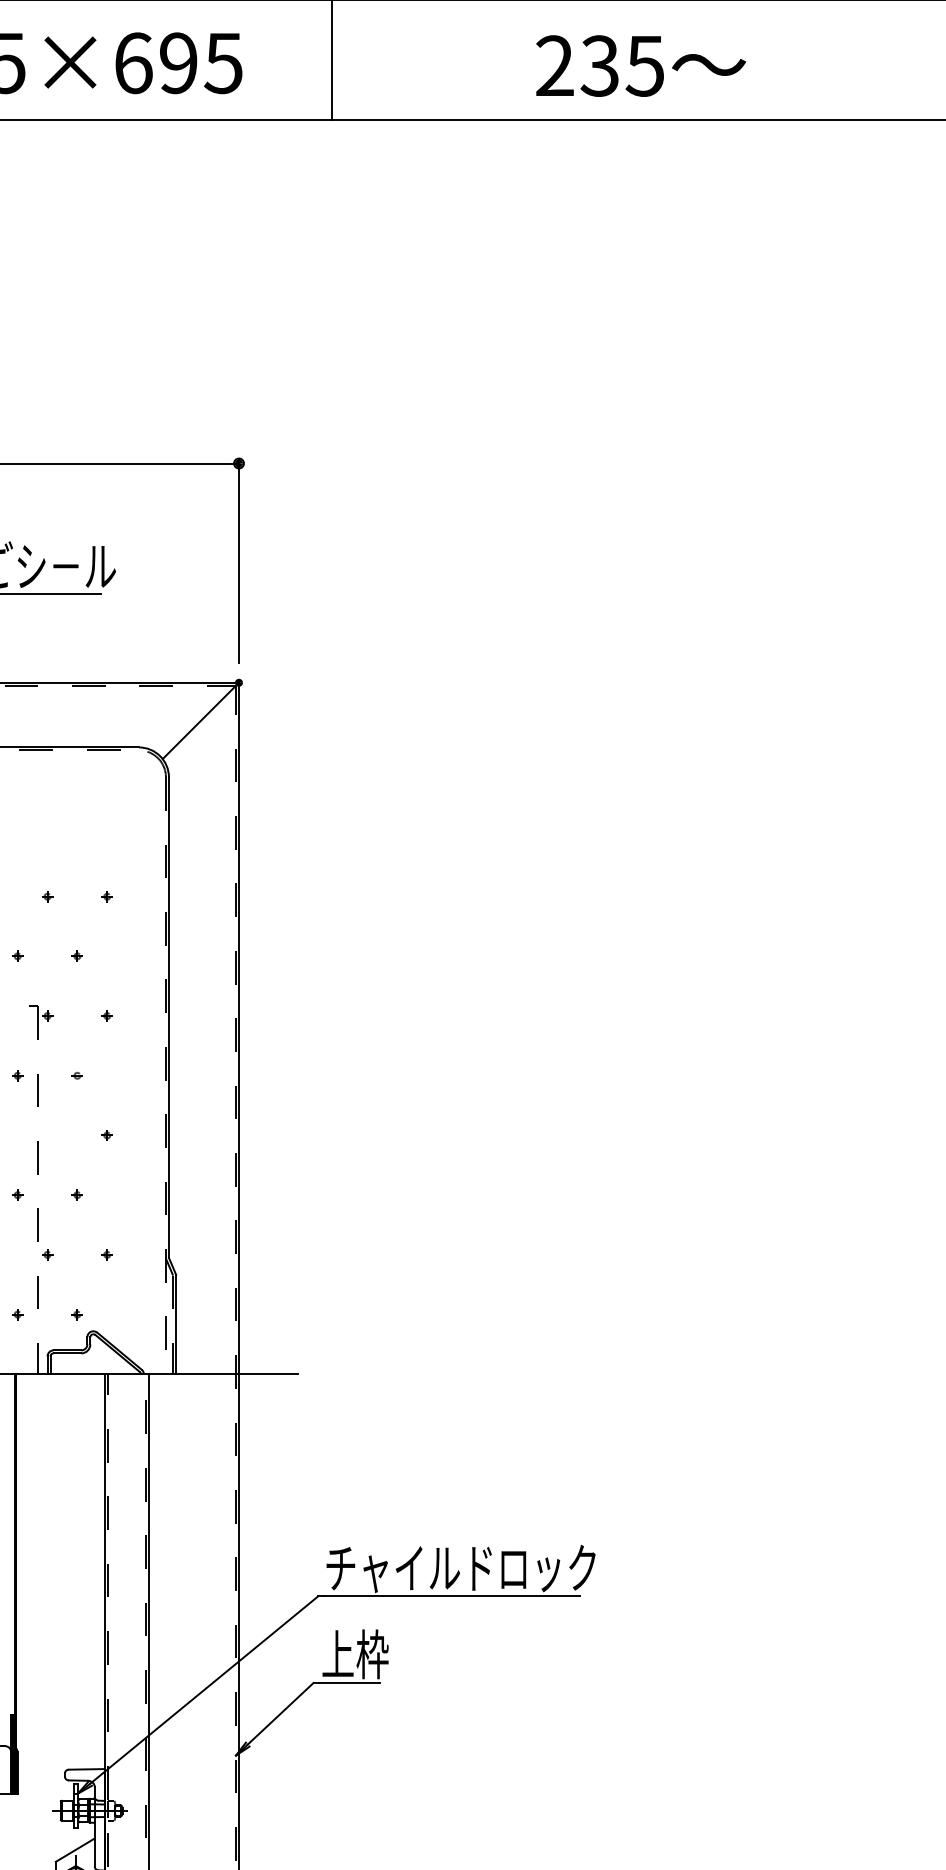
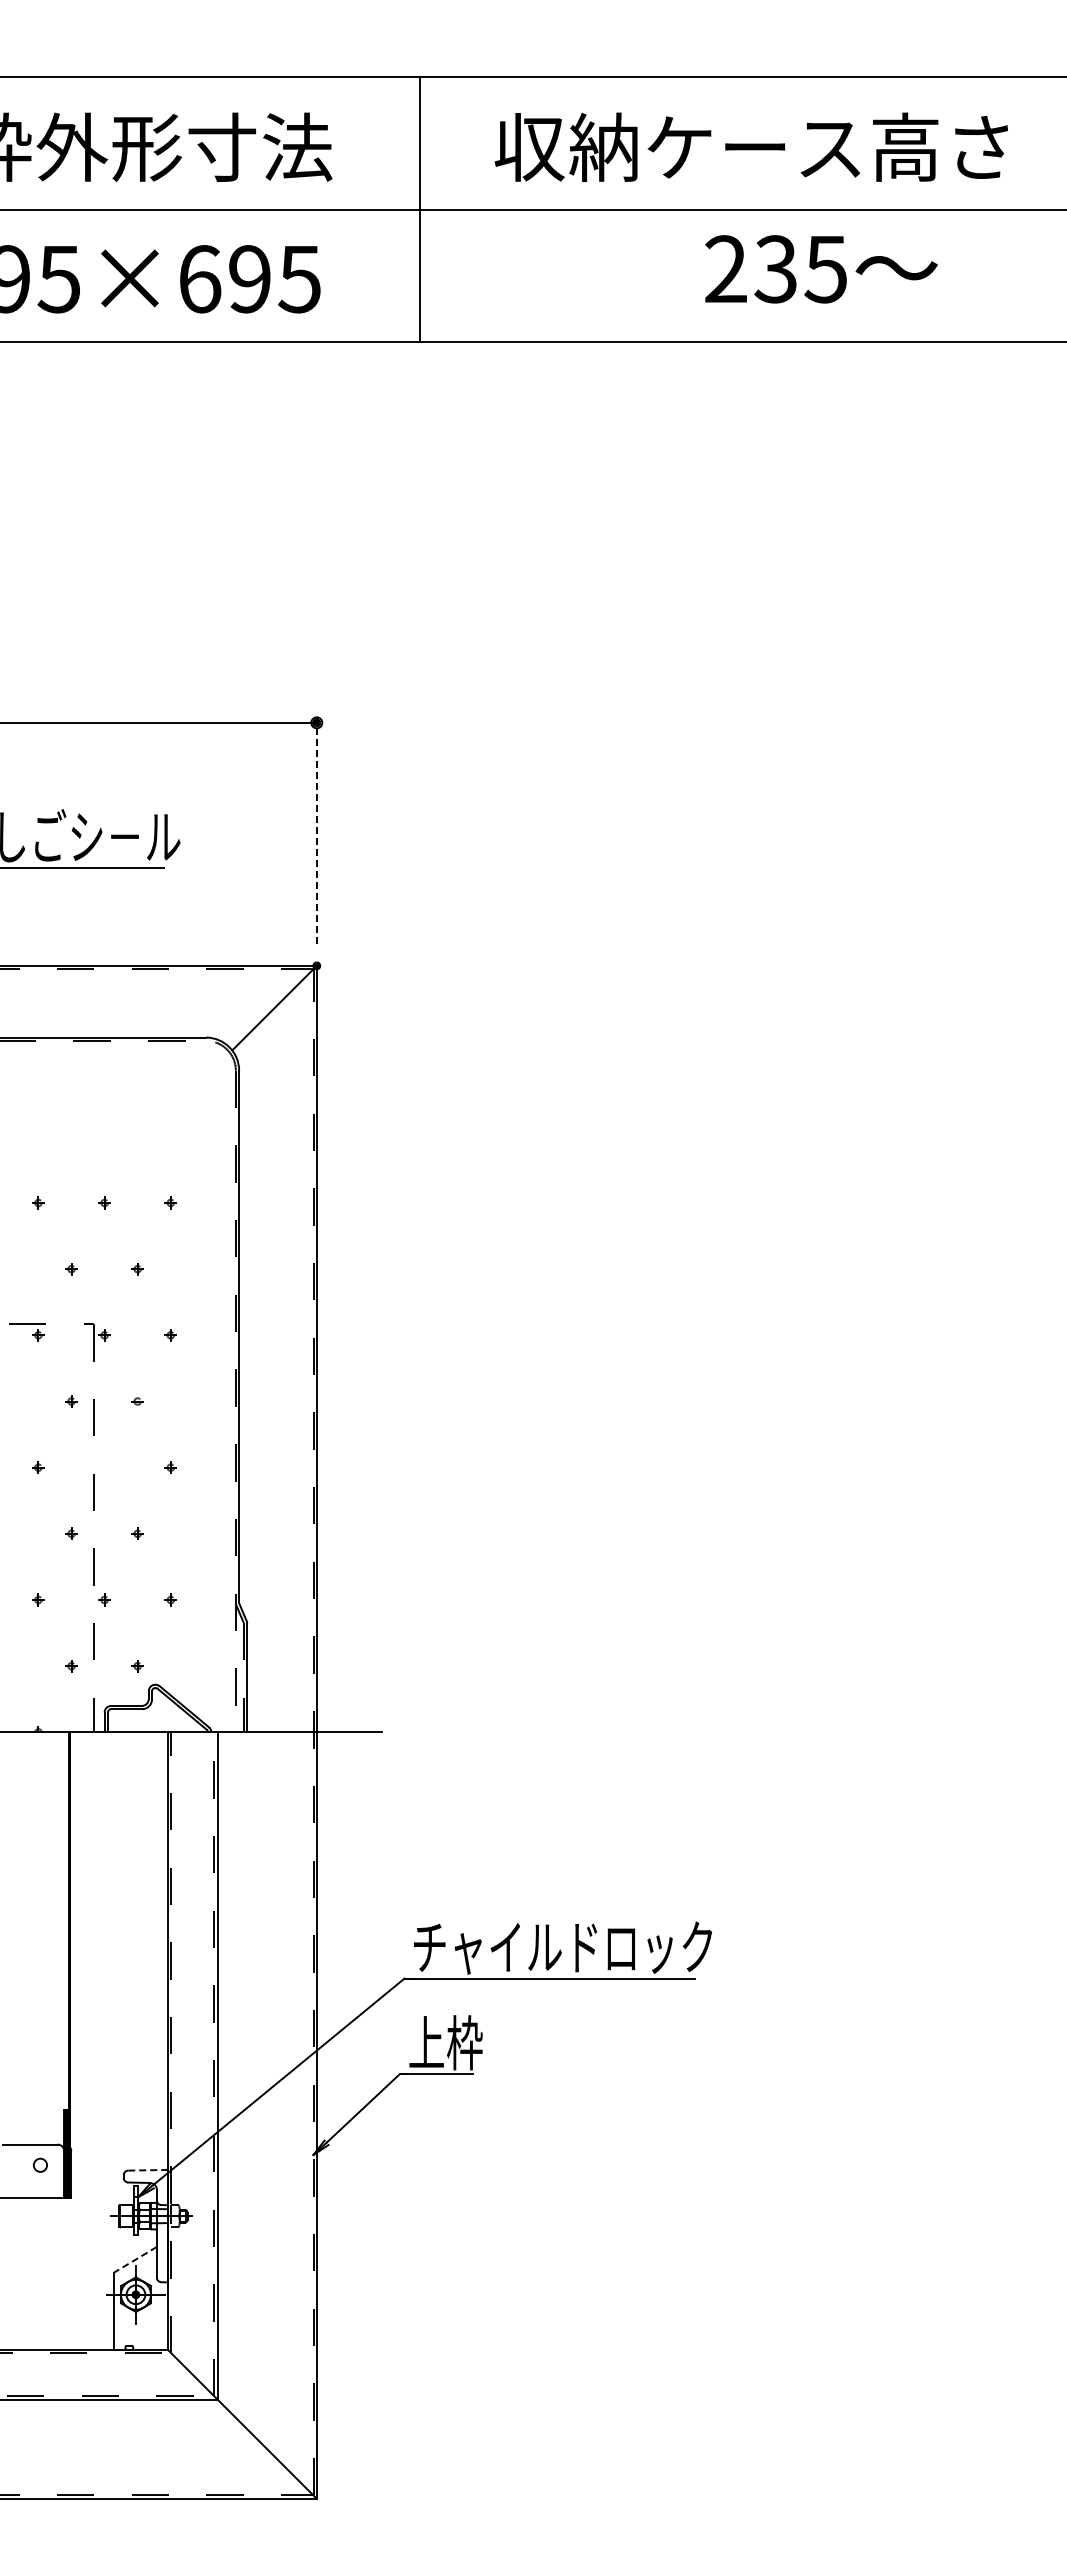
text: (641, 66) -> (821, 269), moved
line: (238, 560) -> (316, 830), solid -> dashed
line: (87, 1769) -> (148, 2170), solid -> dashed
line: (74, 1850) -> (134, 2260), solid -> dashed

